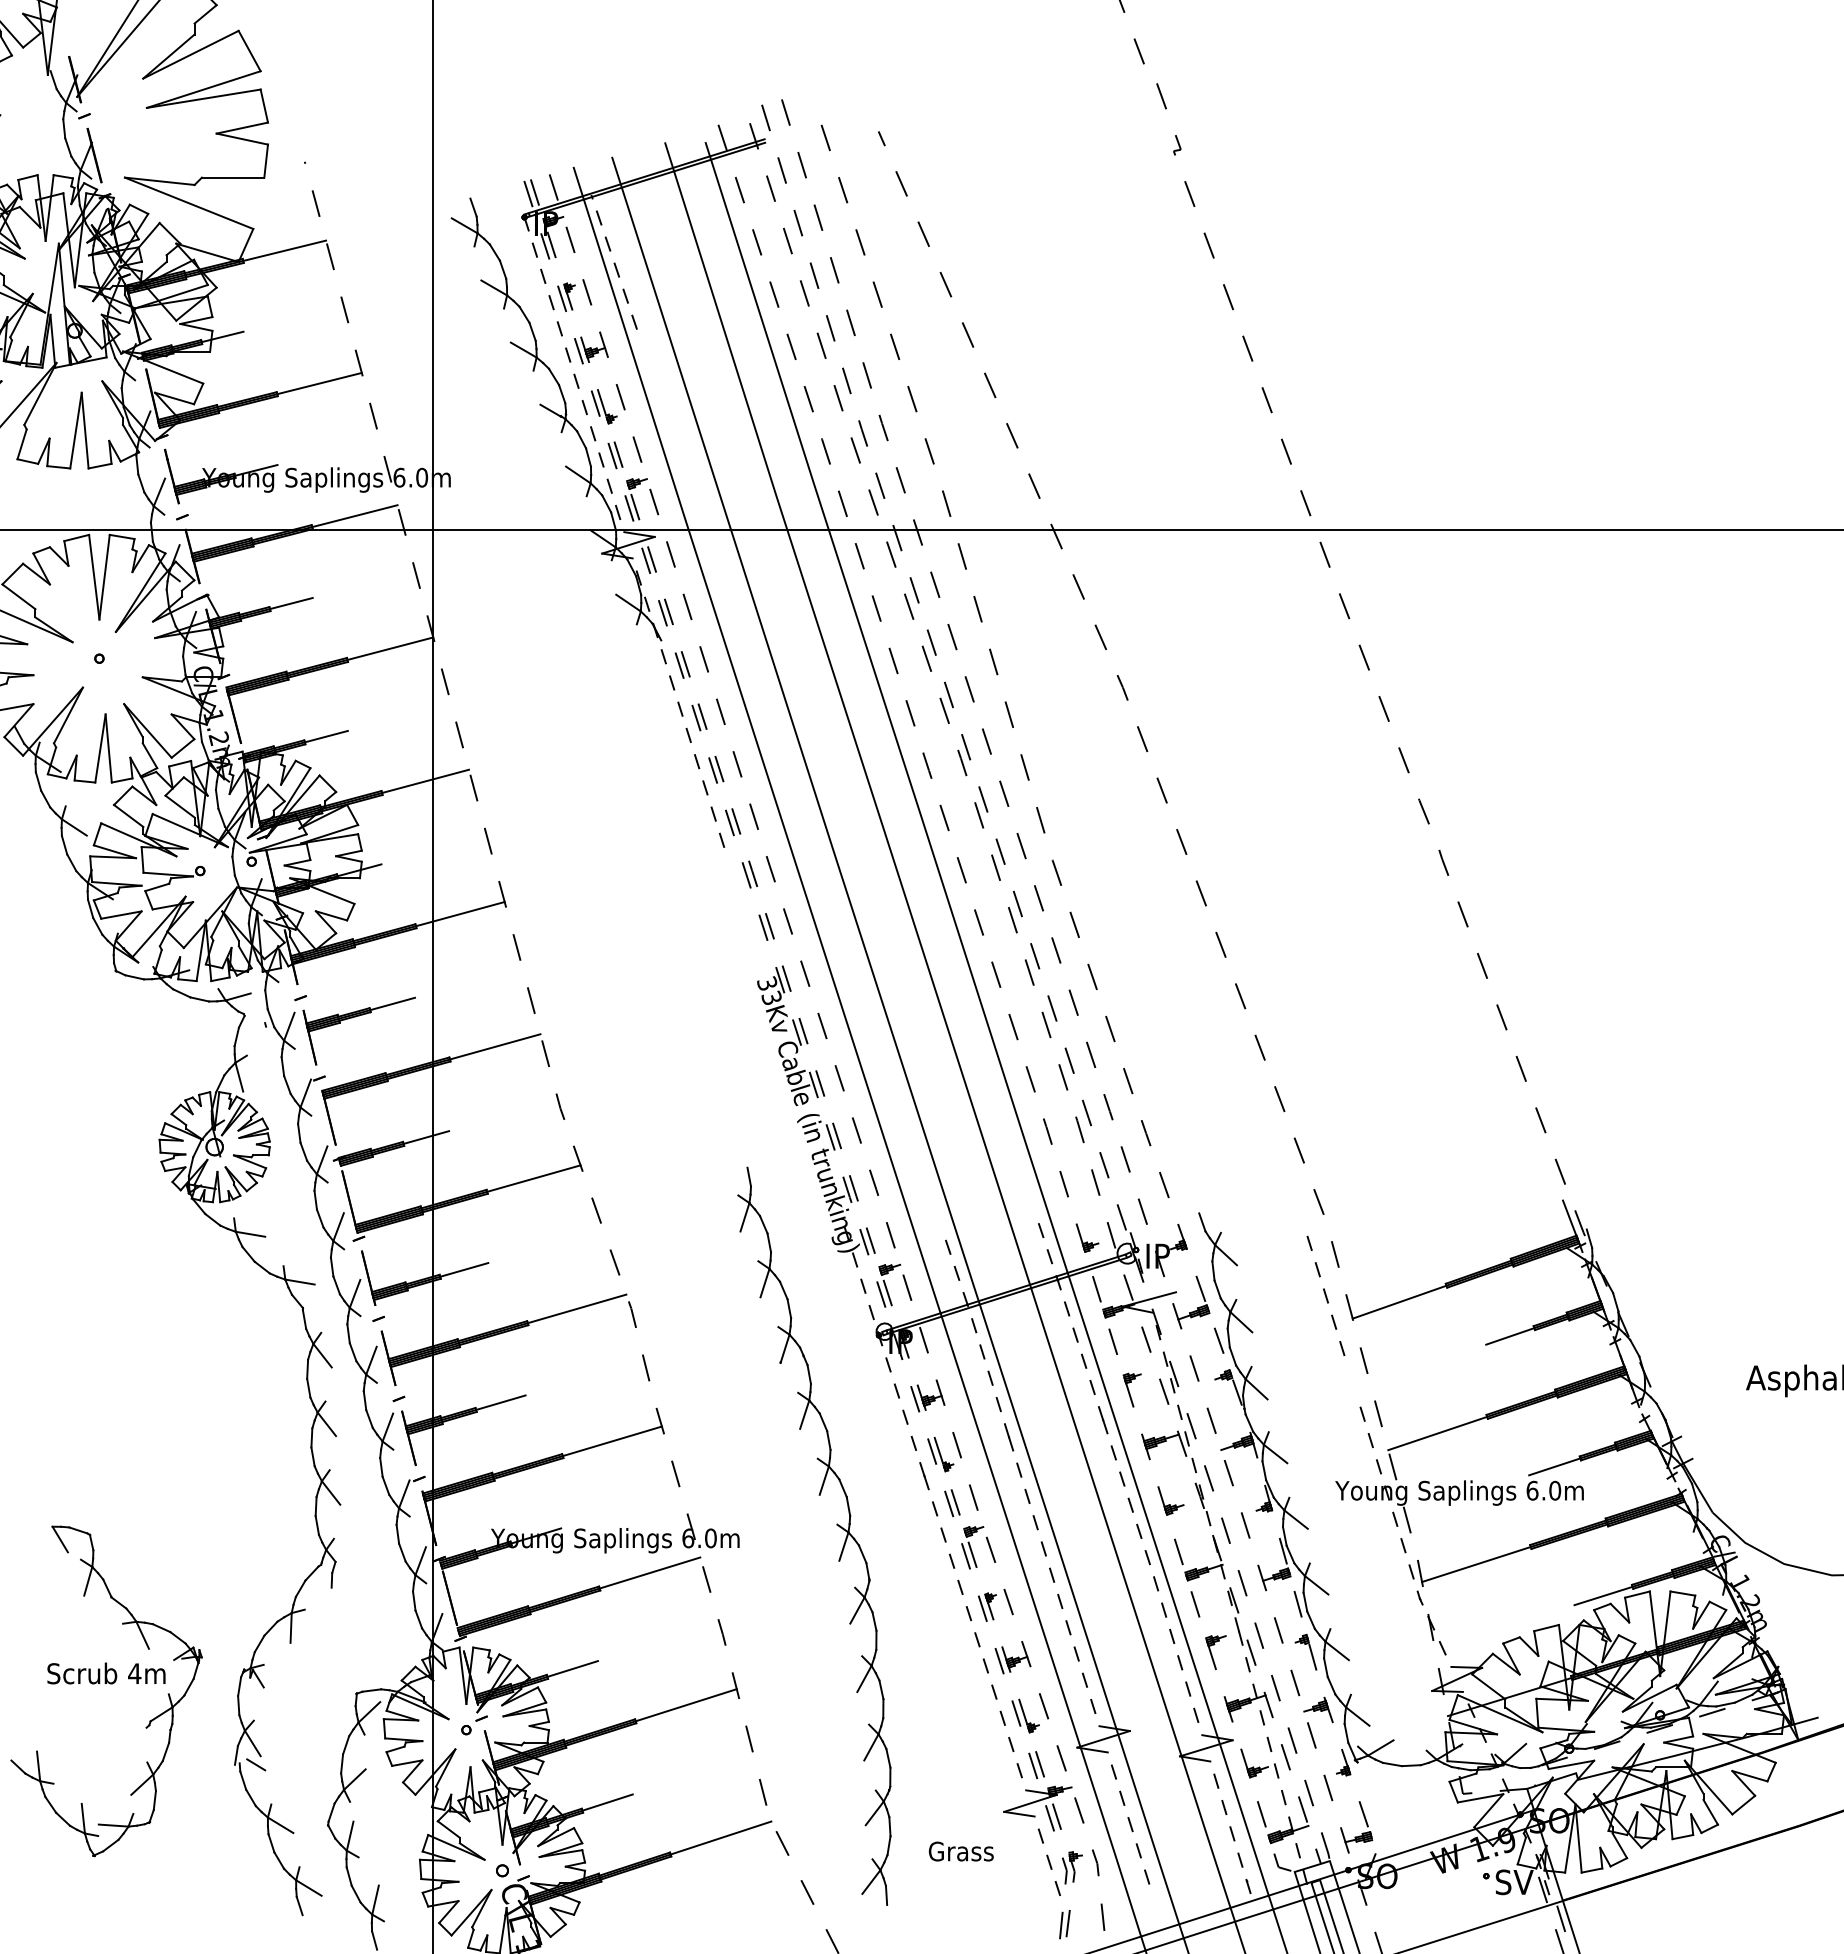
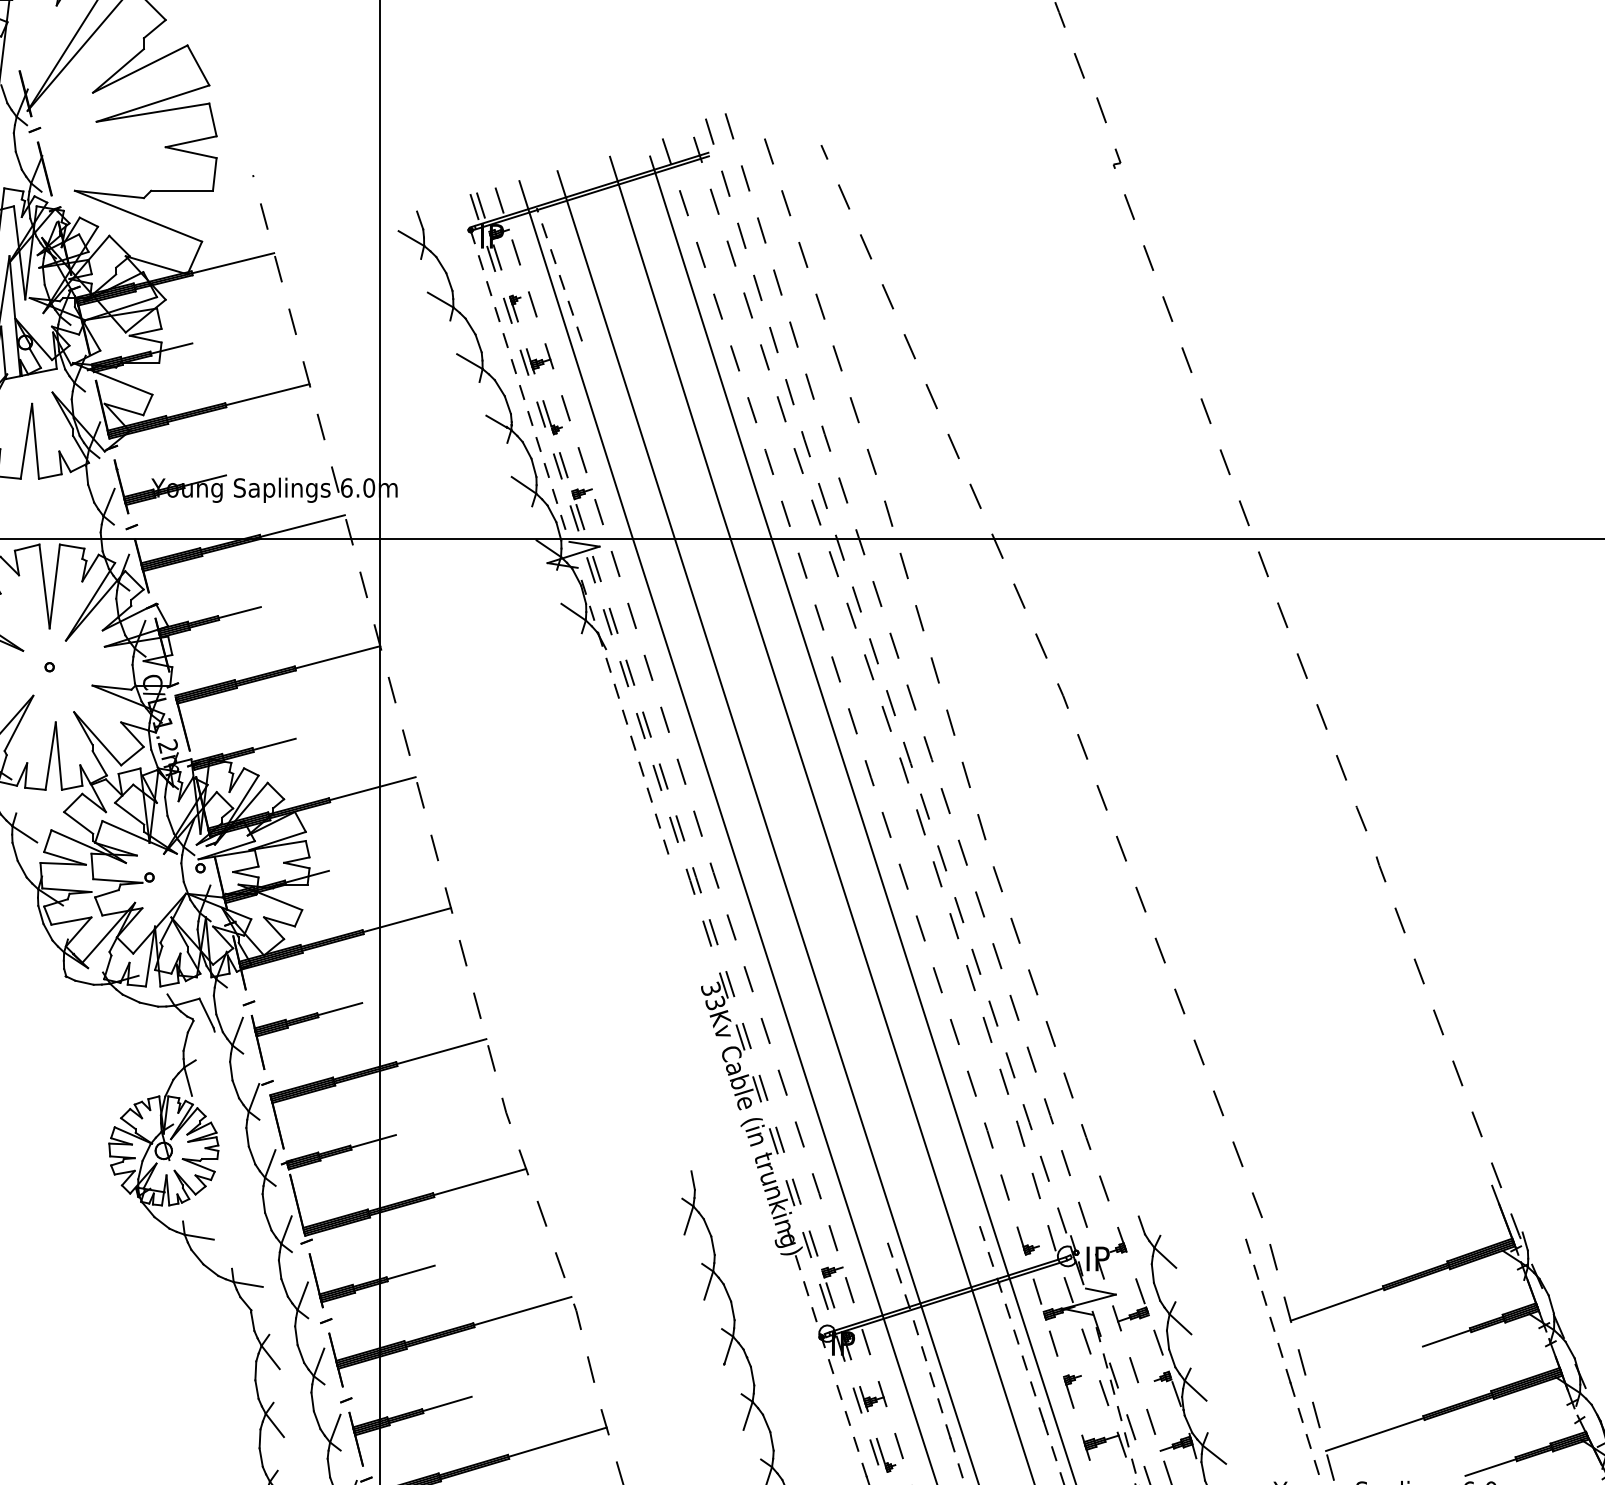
line: (257, 1008) -> (206, 1013), added
line: (1565, 1207) -> (1501, 1210), added
line: (1160, 1289) -> (1100, 1291), added
line: (1352, 1381) -> (1290, 1382), added

